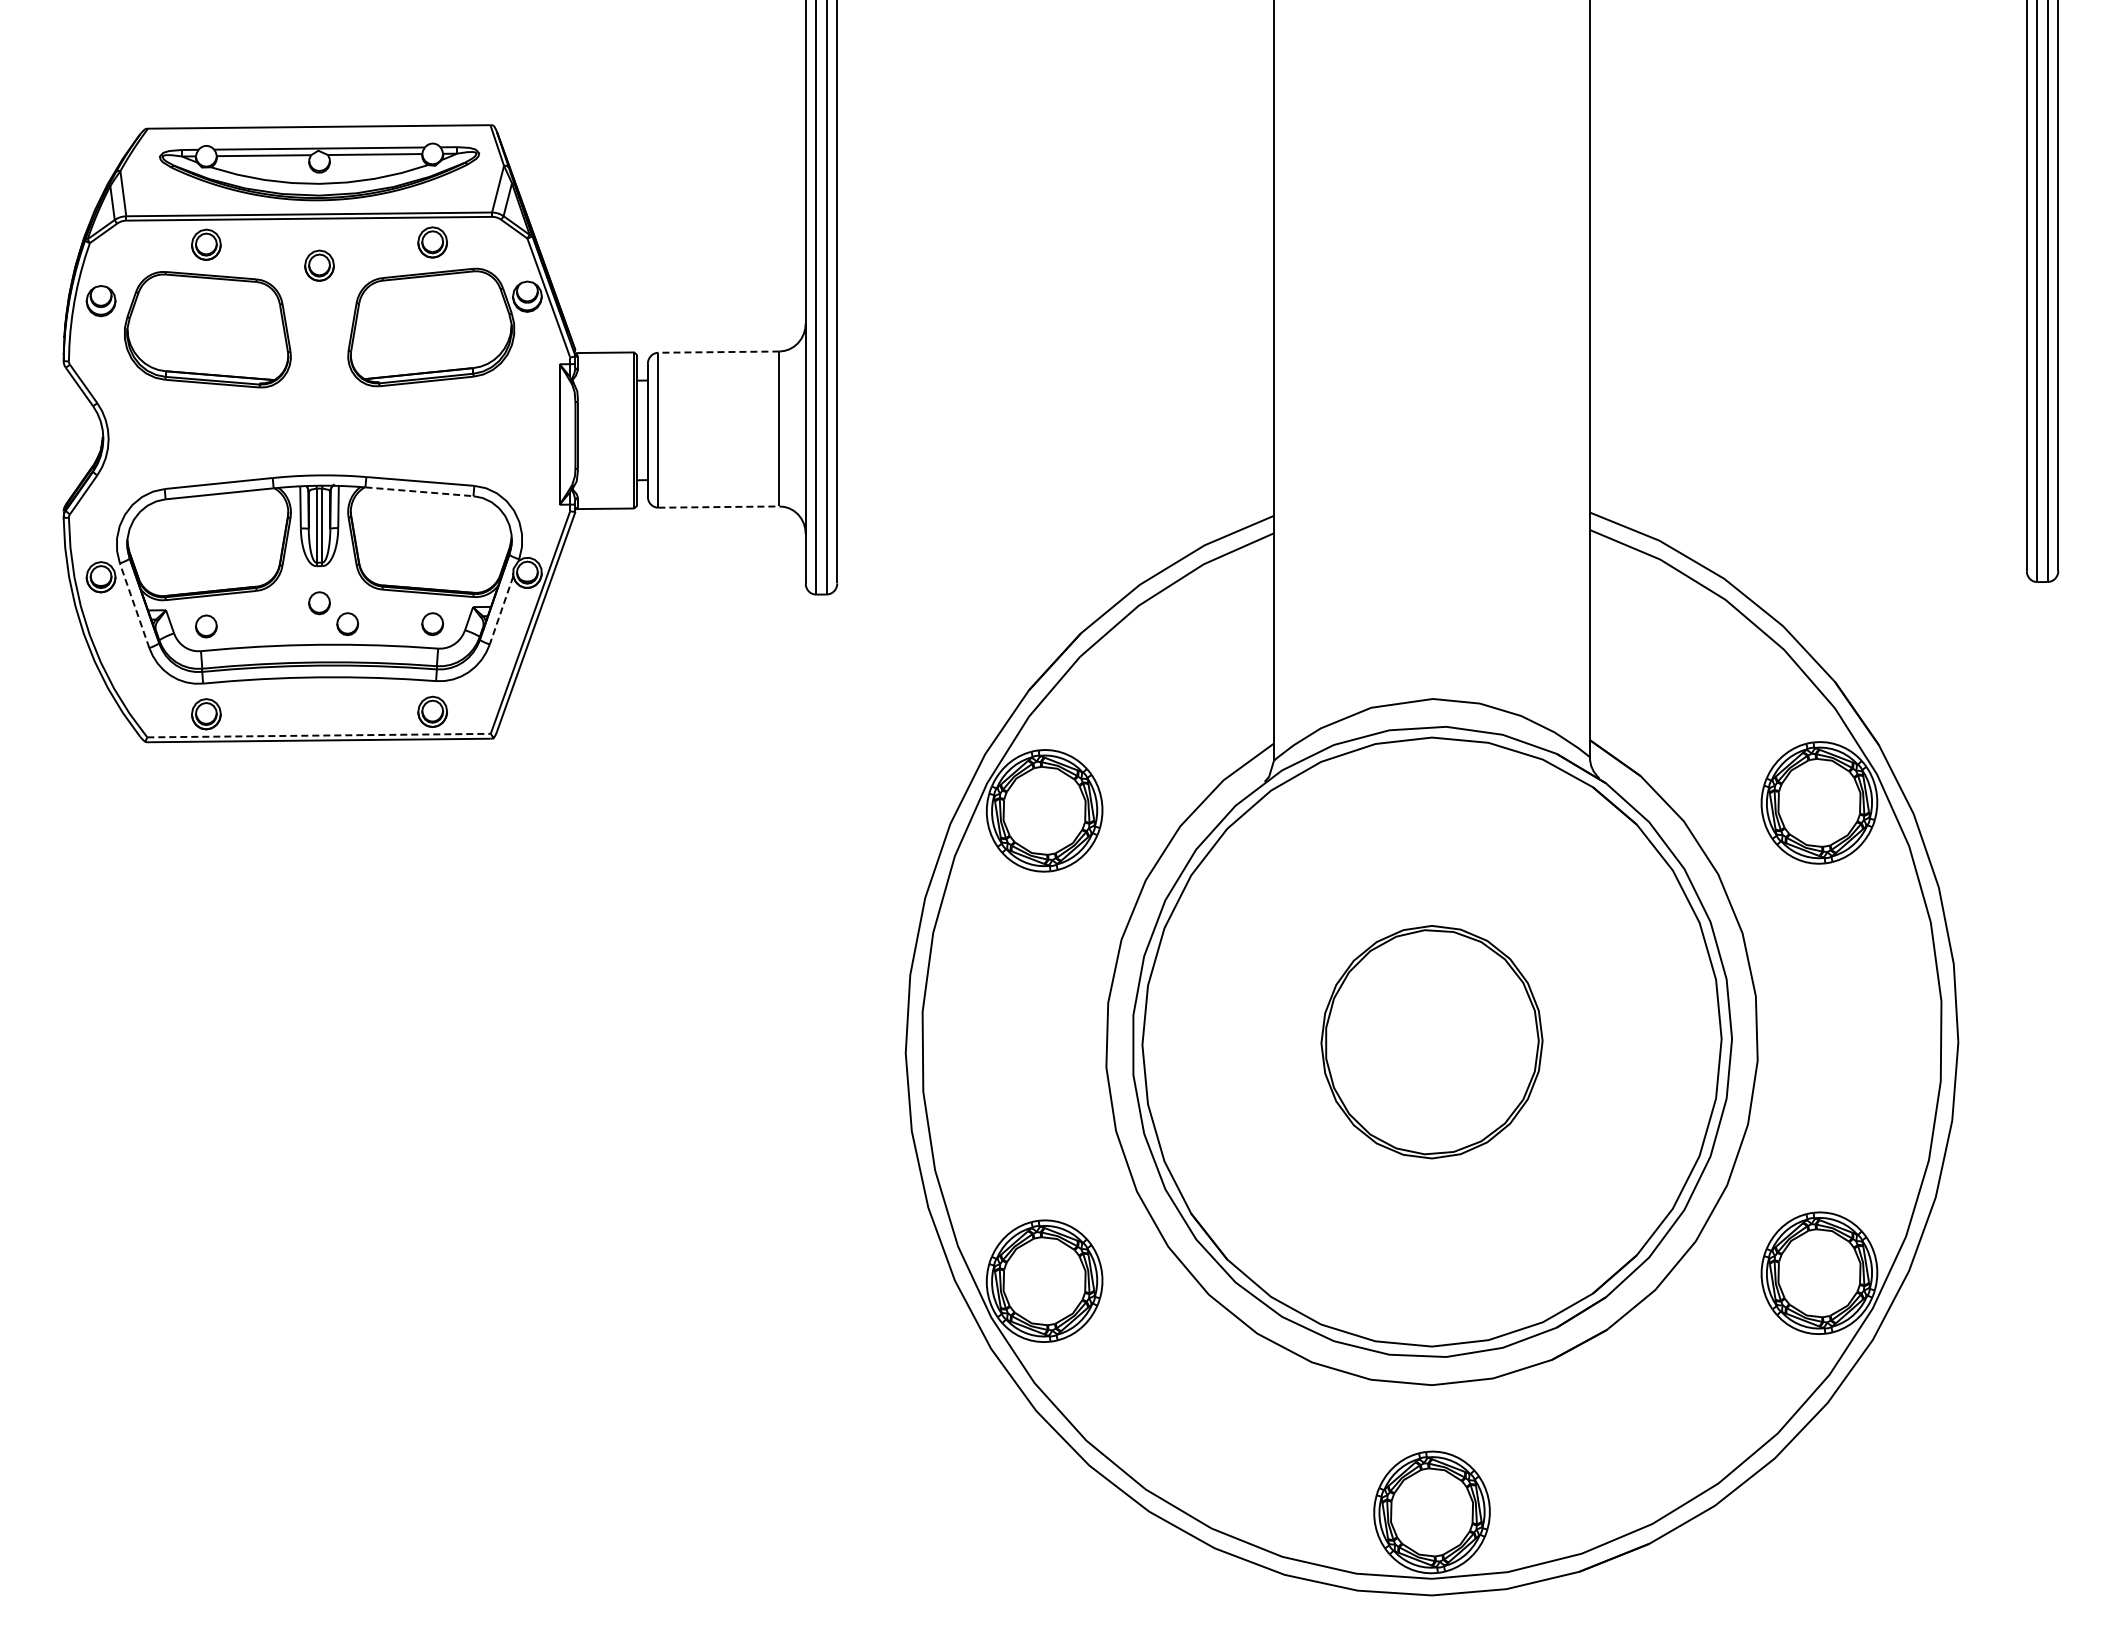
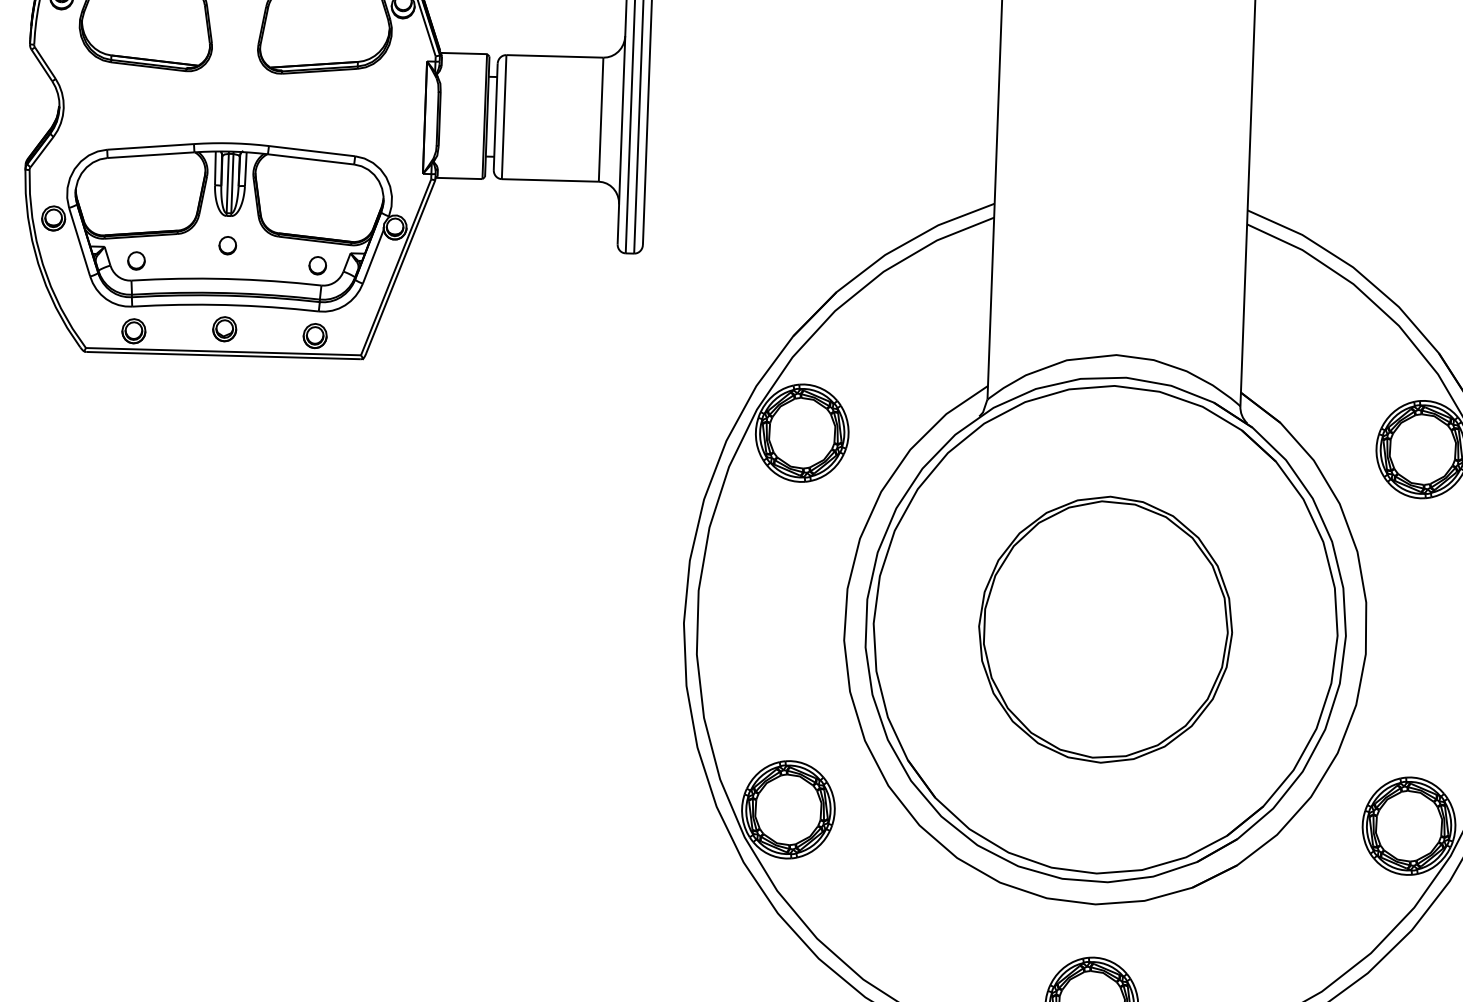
line: (718, 352) -> (554, 56), dashed -> solid
line: (419, 491) -> (311, 159), dashed -> solid
line: (718, 507) -> (550, 180), dashed -> solid
line: (134, 605) -> (79, 242), dashed -> solid
line: (501, 610) -> (373, 256), dashed -> solid
part: (347, 624) -> (249, 263), removed
part: (319, 707) -> (224, 329), added
line: (319, 735) -> (223, 351), dashed -> solid
part: (1431, 1042) -> (1105, 630), size x1.43

